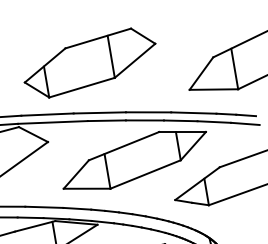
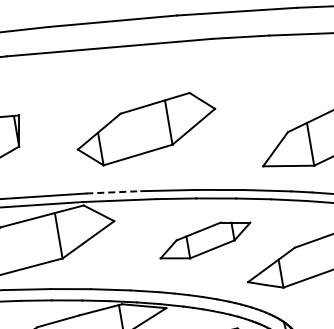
part: (90, 62) -> (146, 128), moved
line: (47, 114) -> (113, 192), solid -> dashed
part: (134, 160) -> (205, 240), size x0.6

